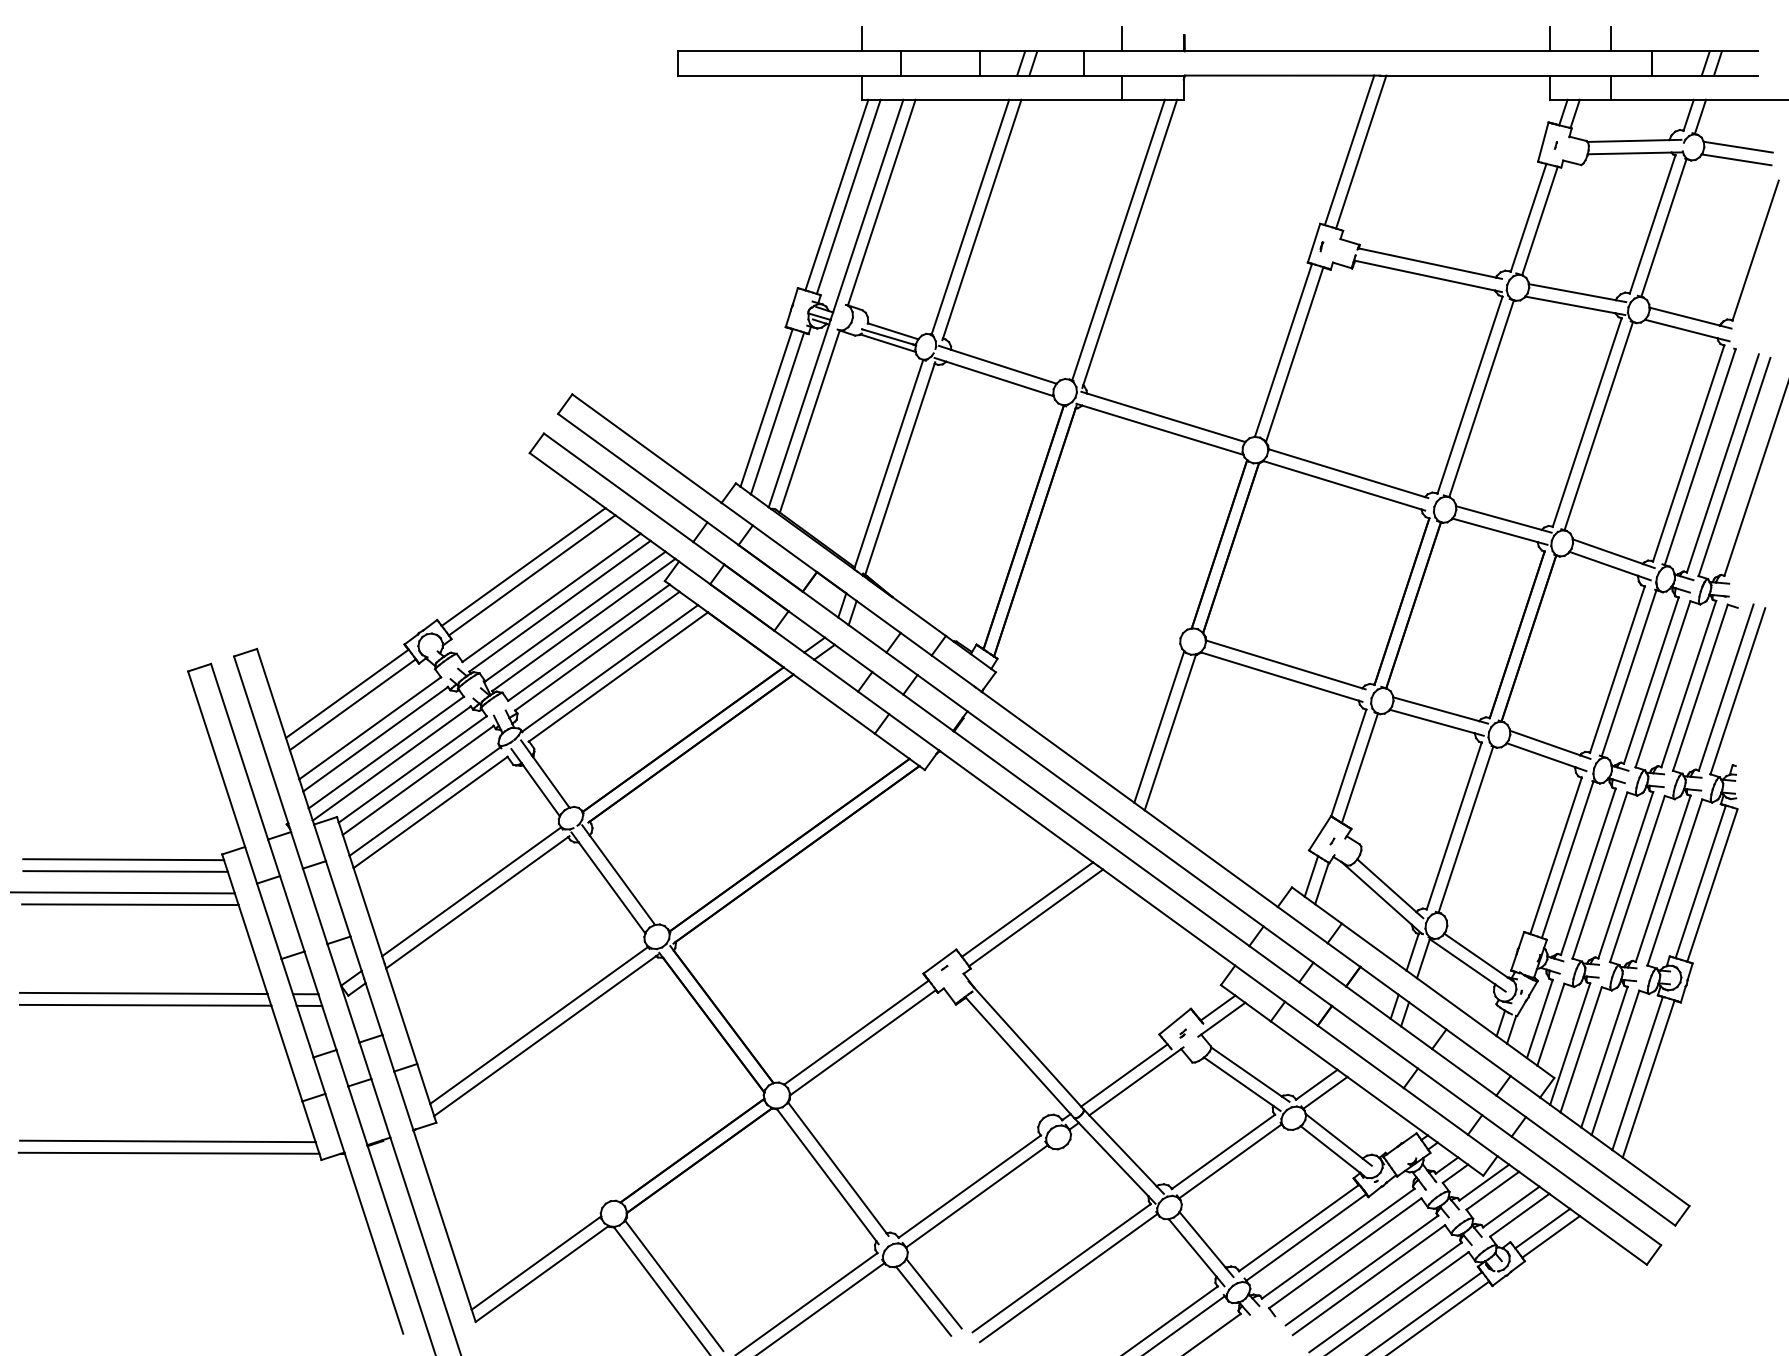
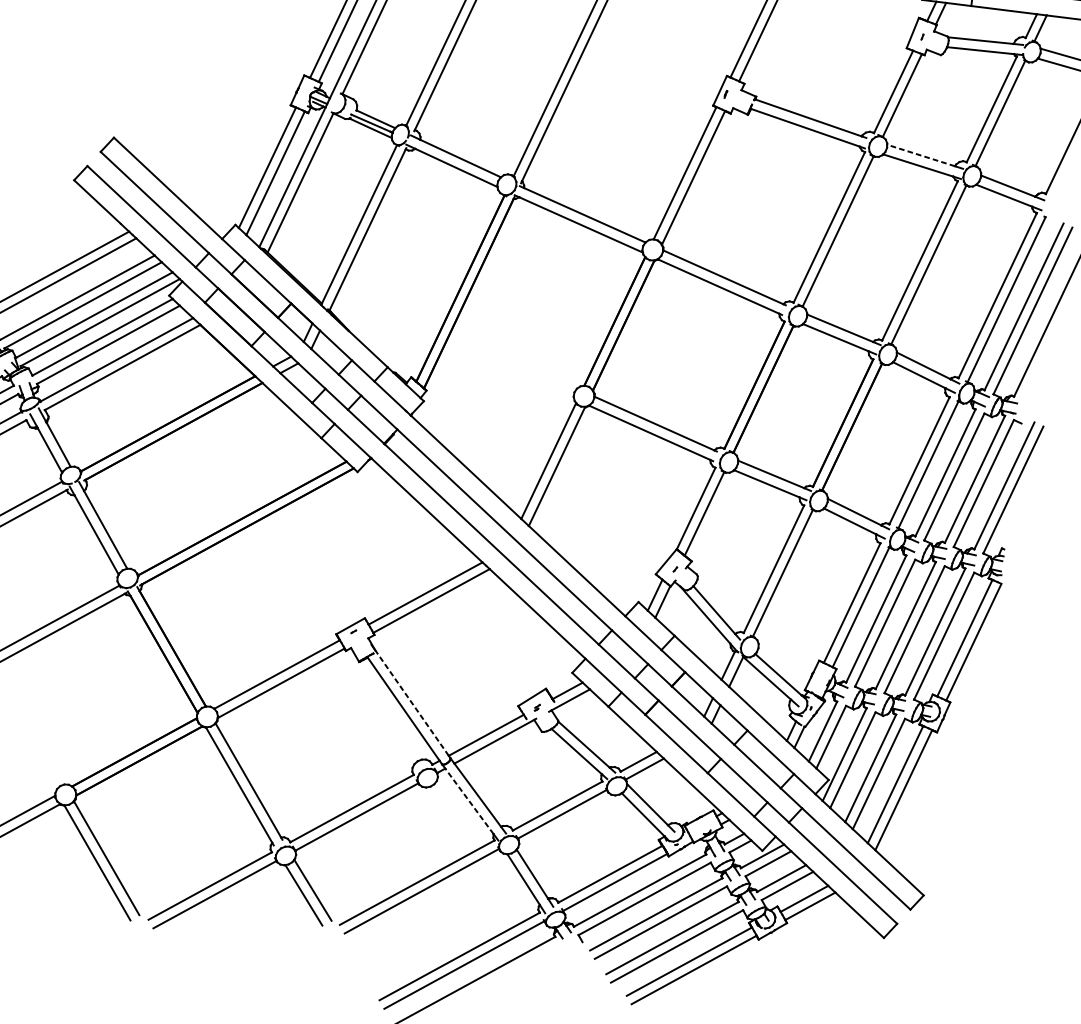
line: (1571, 292) -> (920, 155), solid -> dashed
line: (1027, 1046) -> (411, 702), solid -> dashed
line: (1113, 1159) -> (469, 801), solid -> dashed

